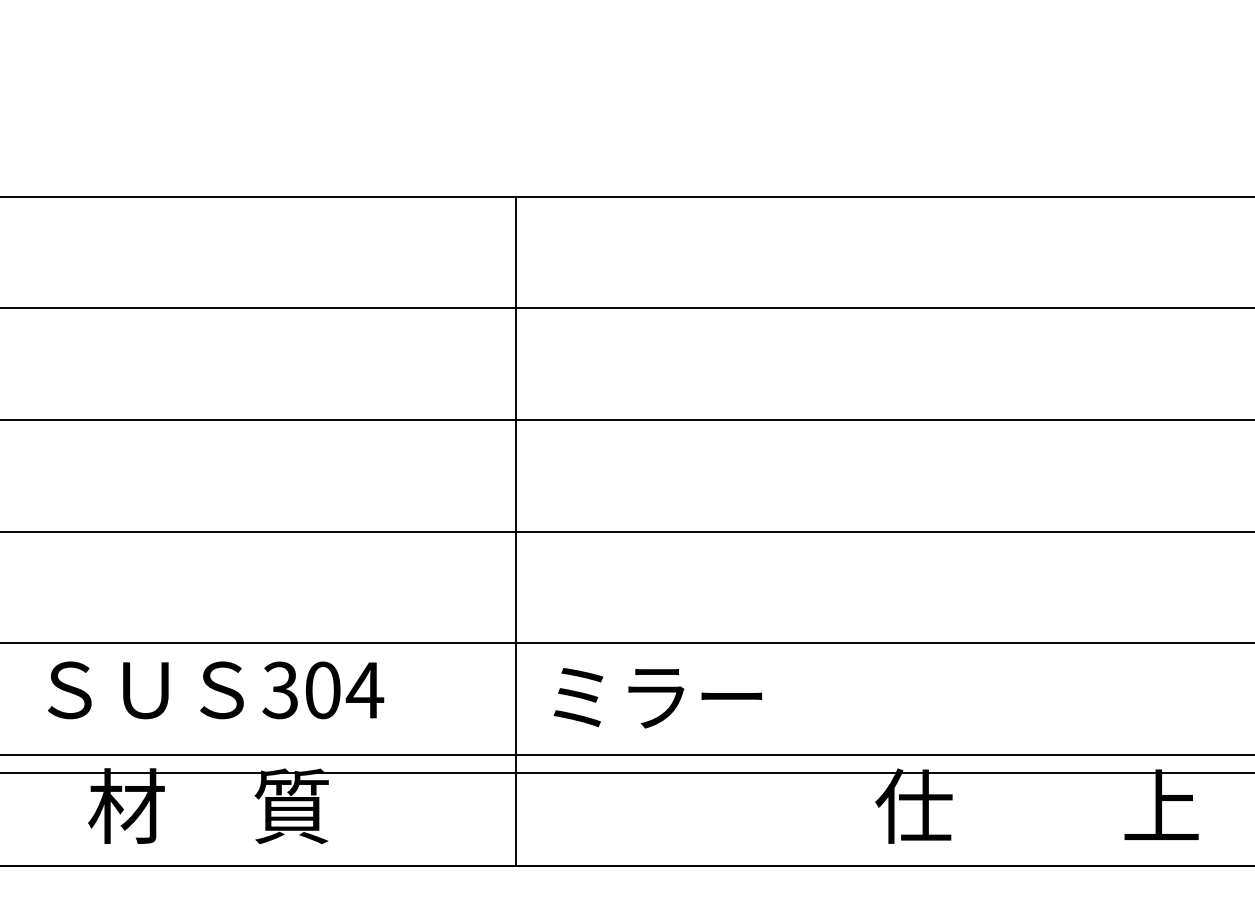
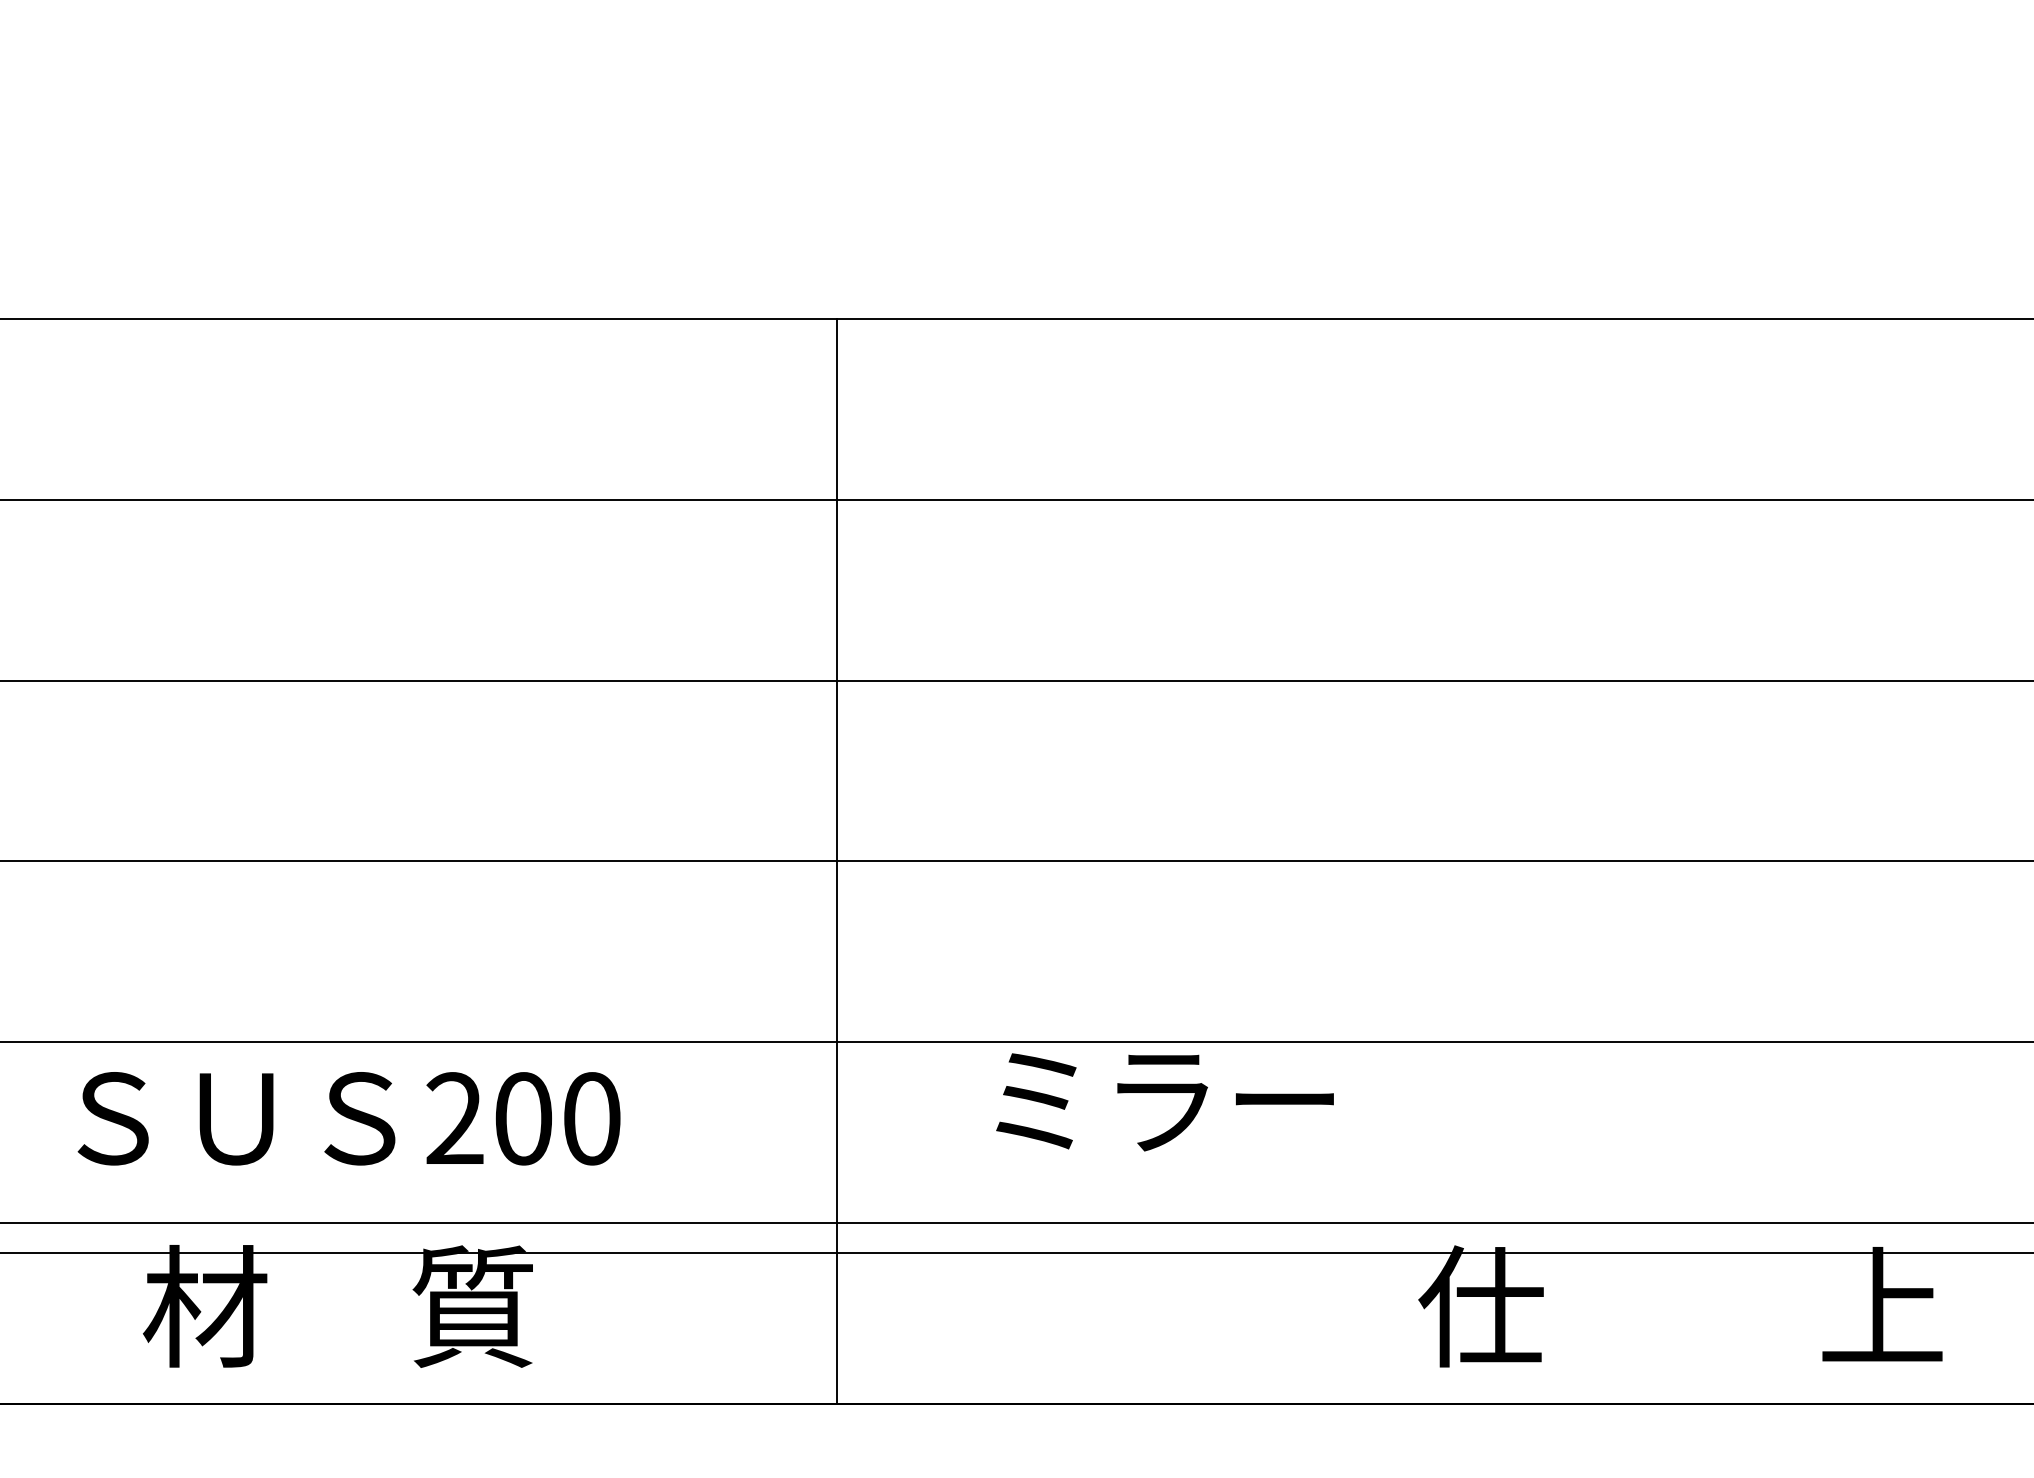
text: (323, 690) -> (524, 1118), 304 -> 200
text: (657, 698) -> (1164, 1102), moved

